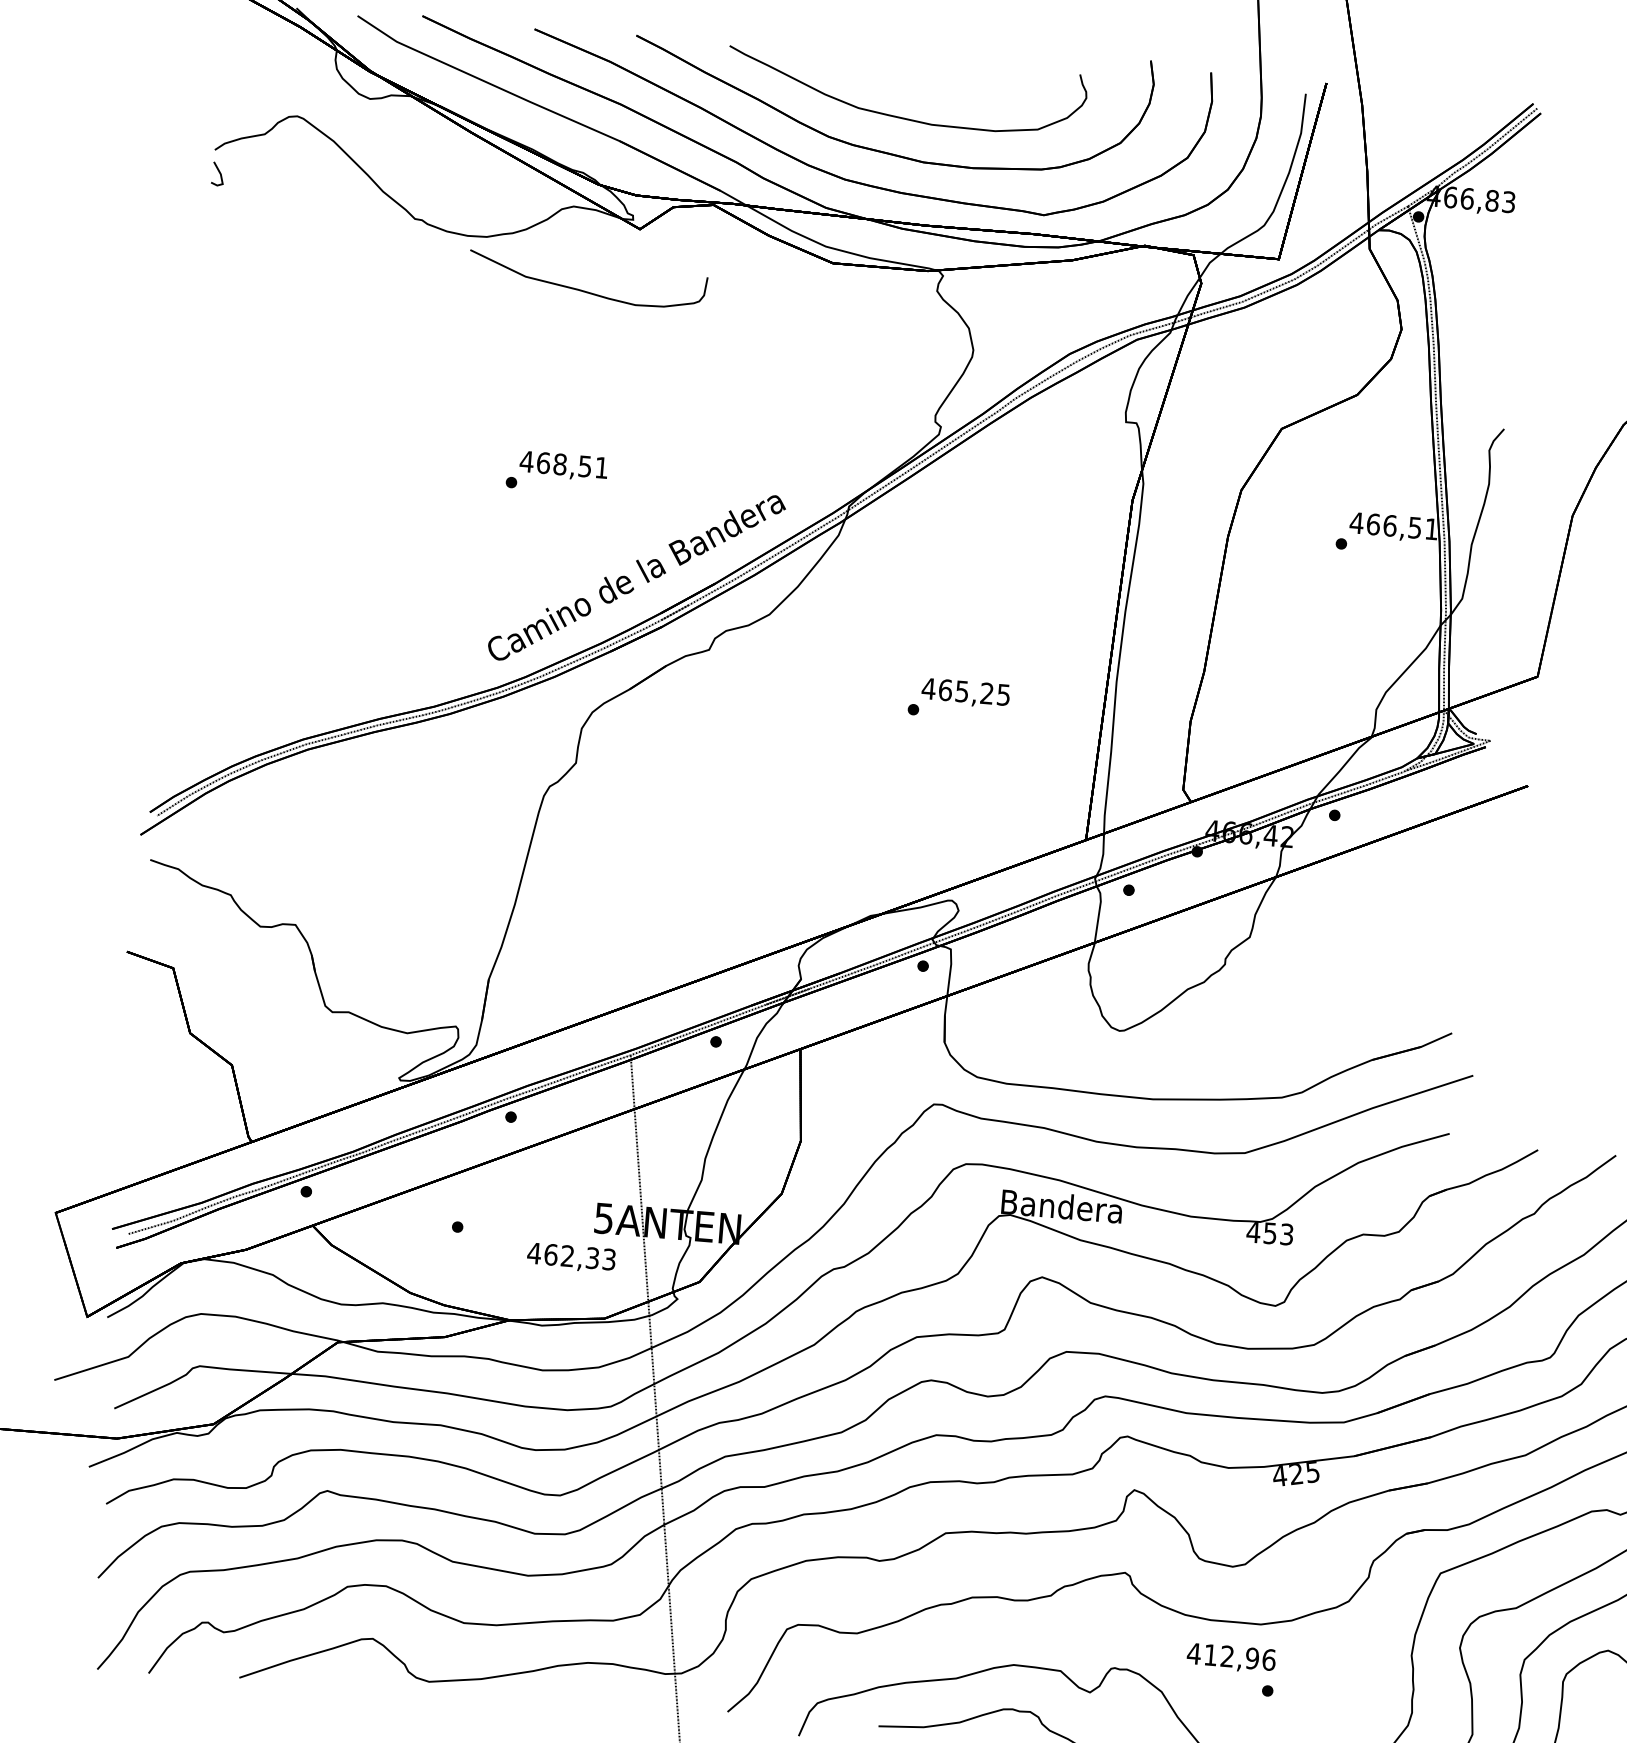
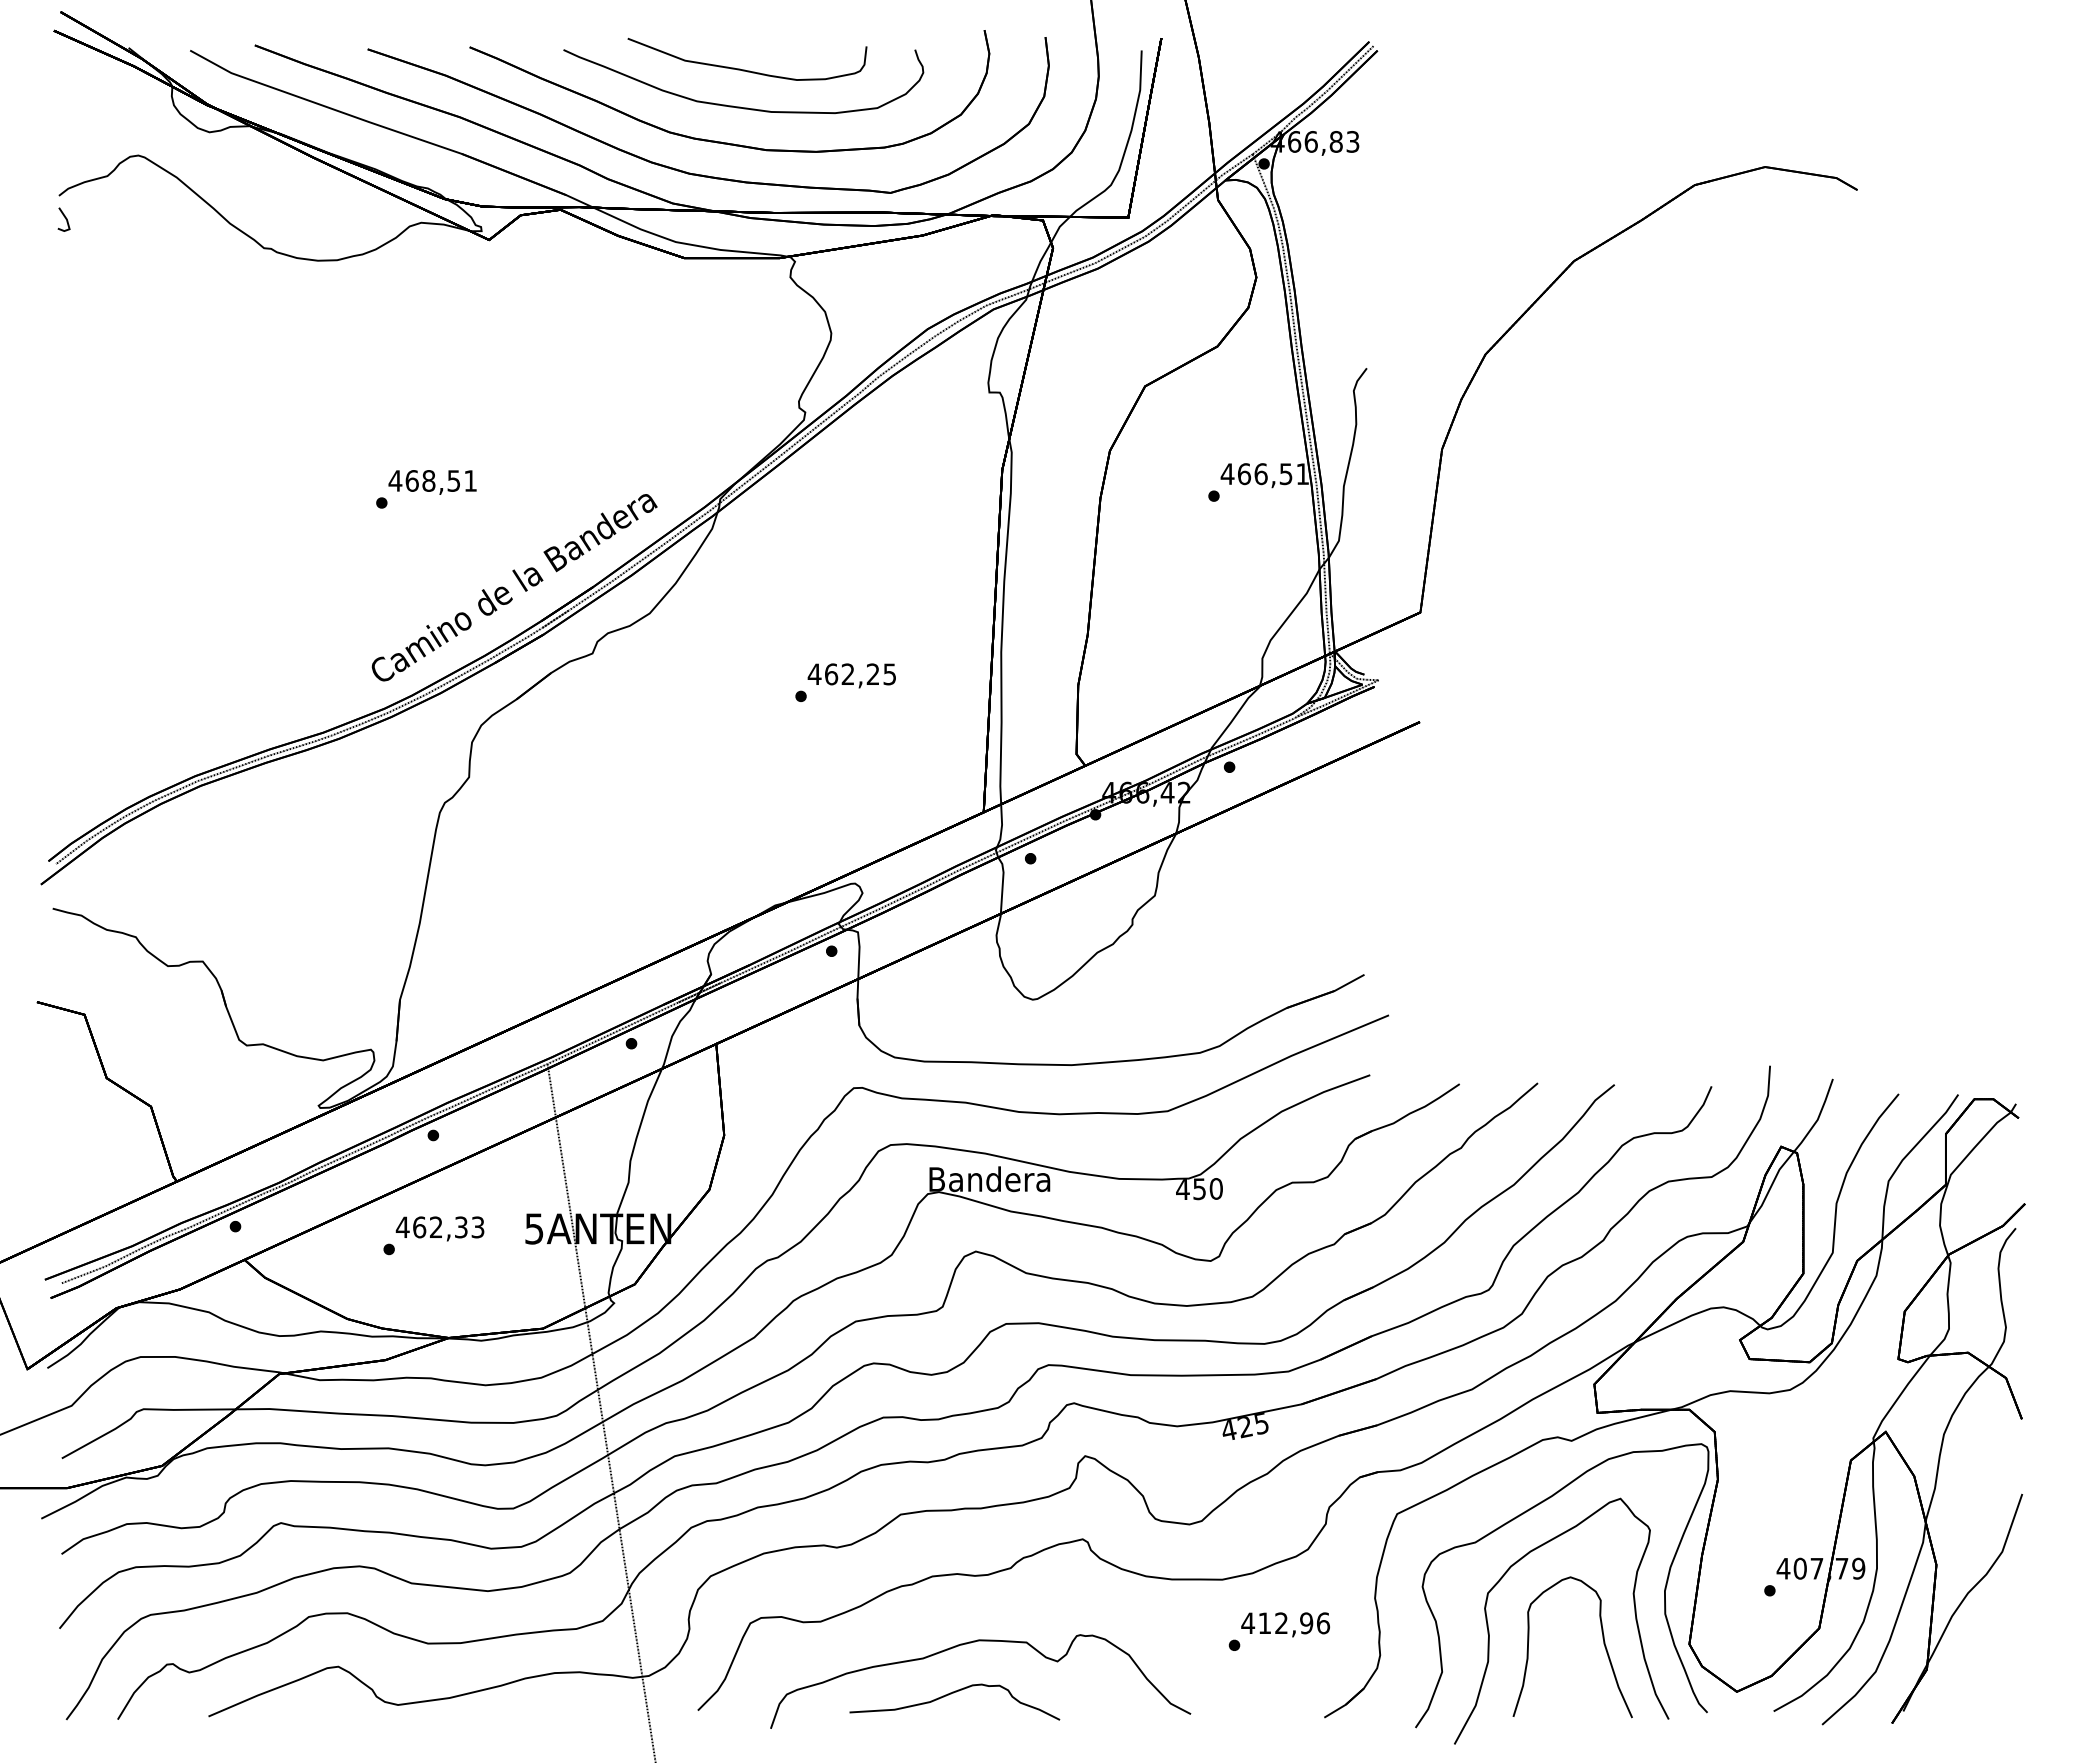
part: (585, 290) -> (745, 69), moved
text: (961, 691) -> (847, 674), 465,25 -> 462,25
text: (1286, 1234) -> (1215, 1188), 453 -> 450
text: (570, 1257) -> (439, 1228), moved
text: (1231, 1657) -> (1285, 1624), moved

